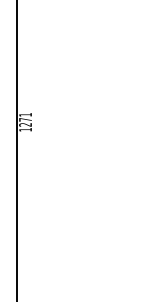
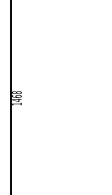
text: (25, 119) -> (16, 96), 1271 -> 1468

